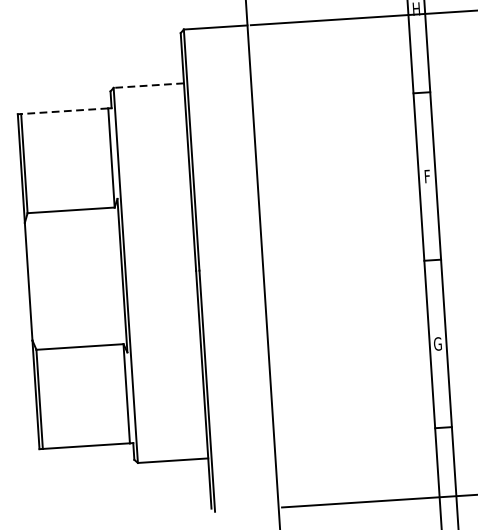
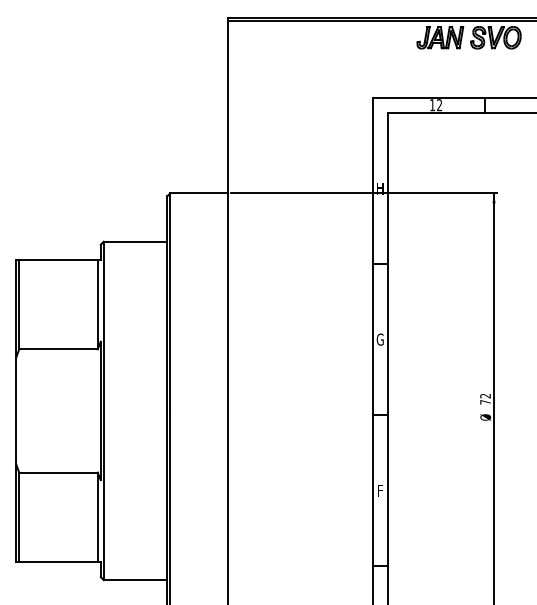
line: (148, 85) -> (135, 241), dashed -> solid
line: (63, 110) -> (57, 259), dashed -> solid
text: (426, 176) -> (379, 339), F -> G
text: (437, 343) -> (379, 490), G -> F

